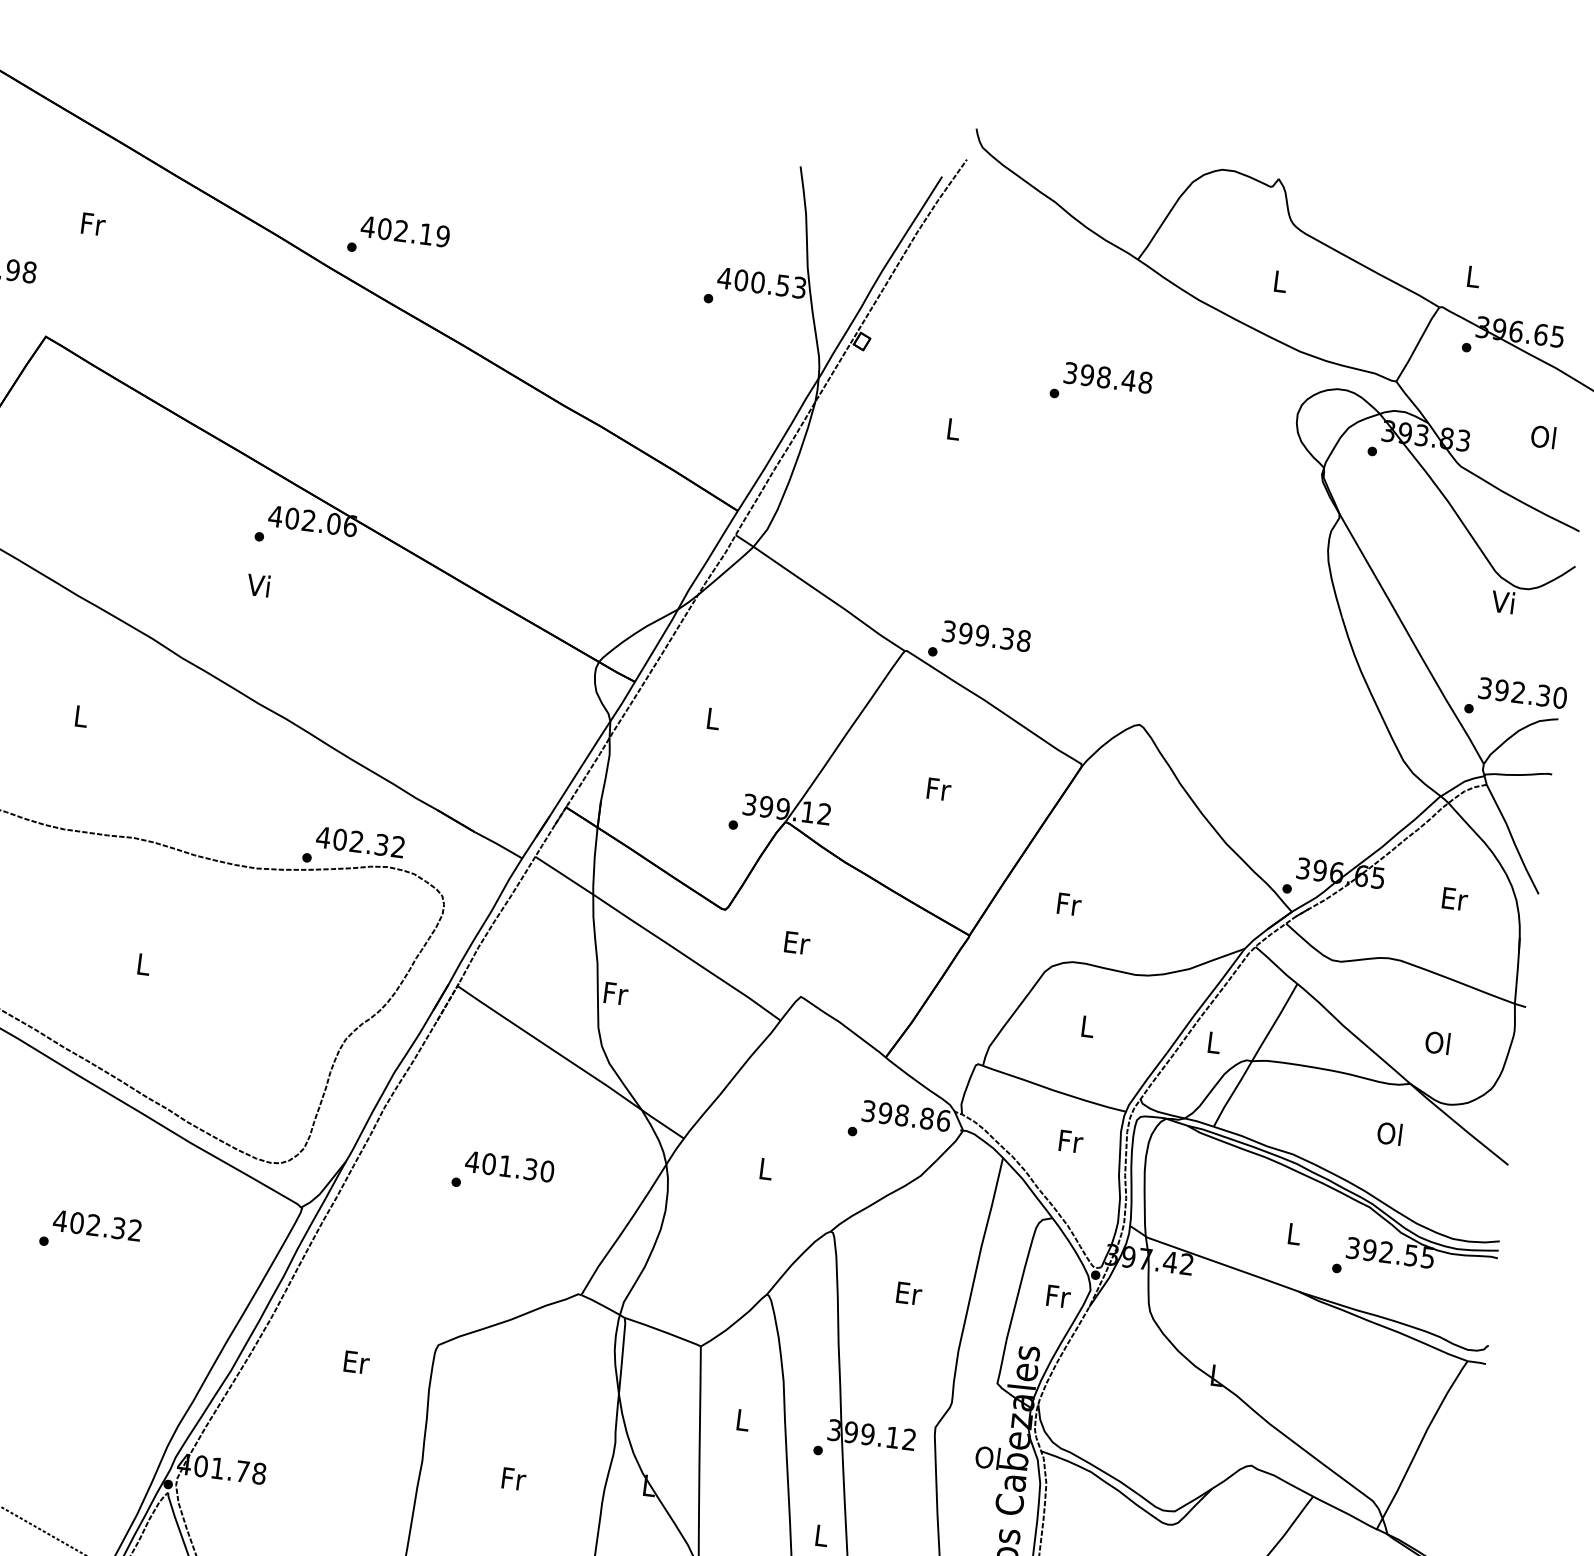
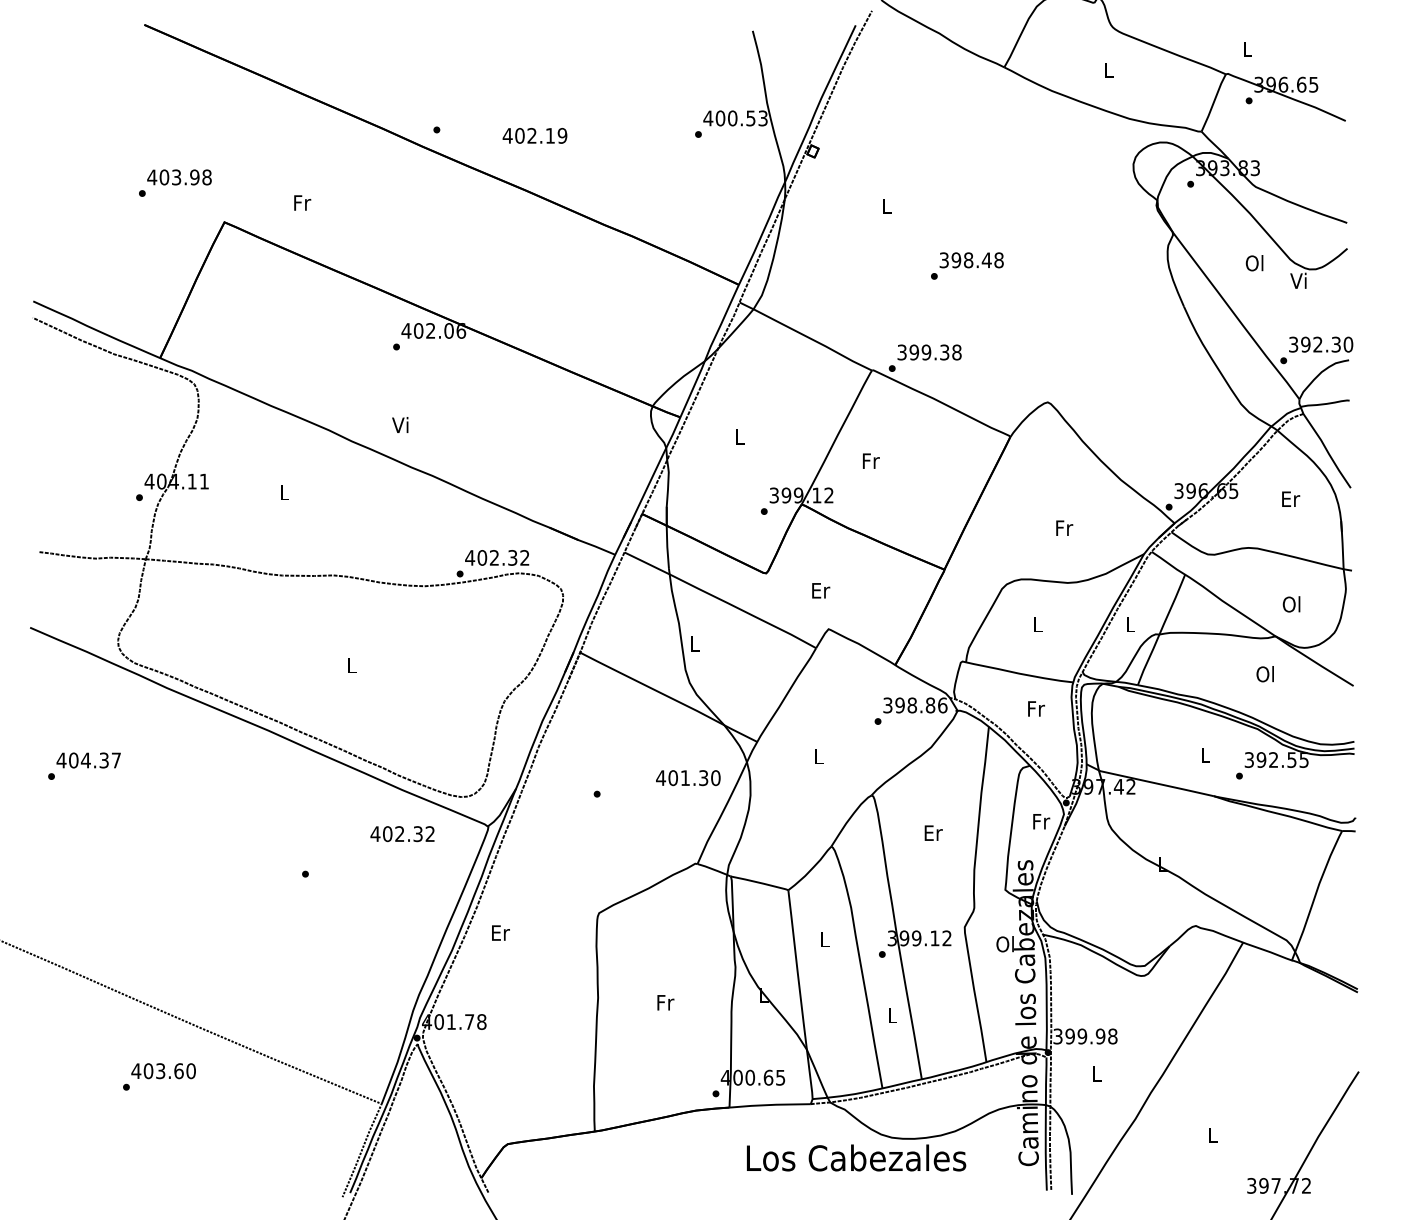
text: (93, 223) -> (302, 202), moved
text: (404, 231) -> (534, 135), moved
text: (1101, 384) -> (967, 265), moved
text: (1543, 437) -> (1254, 263), moved
text: (258, 584) -> (400, 424), moved
text: (939, 788) -> (871, 460), moved
text: (1069, 903) -> (1064, 527), moved
text: (615, 993) -> (694, 643), Fr -> L
text: (509, 1167) -> (688, 778), moved
text: (97, 1226) -> (402, 834), moved
text: (356, 1361) -> (500, 932), moved

